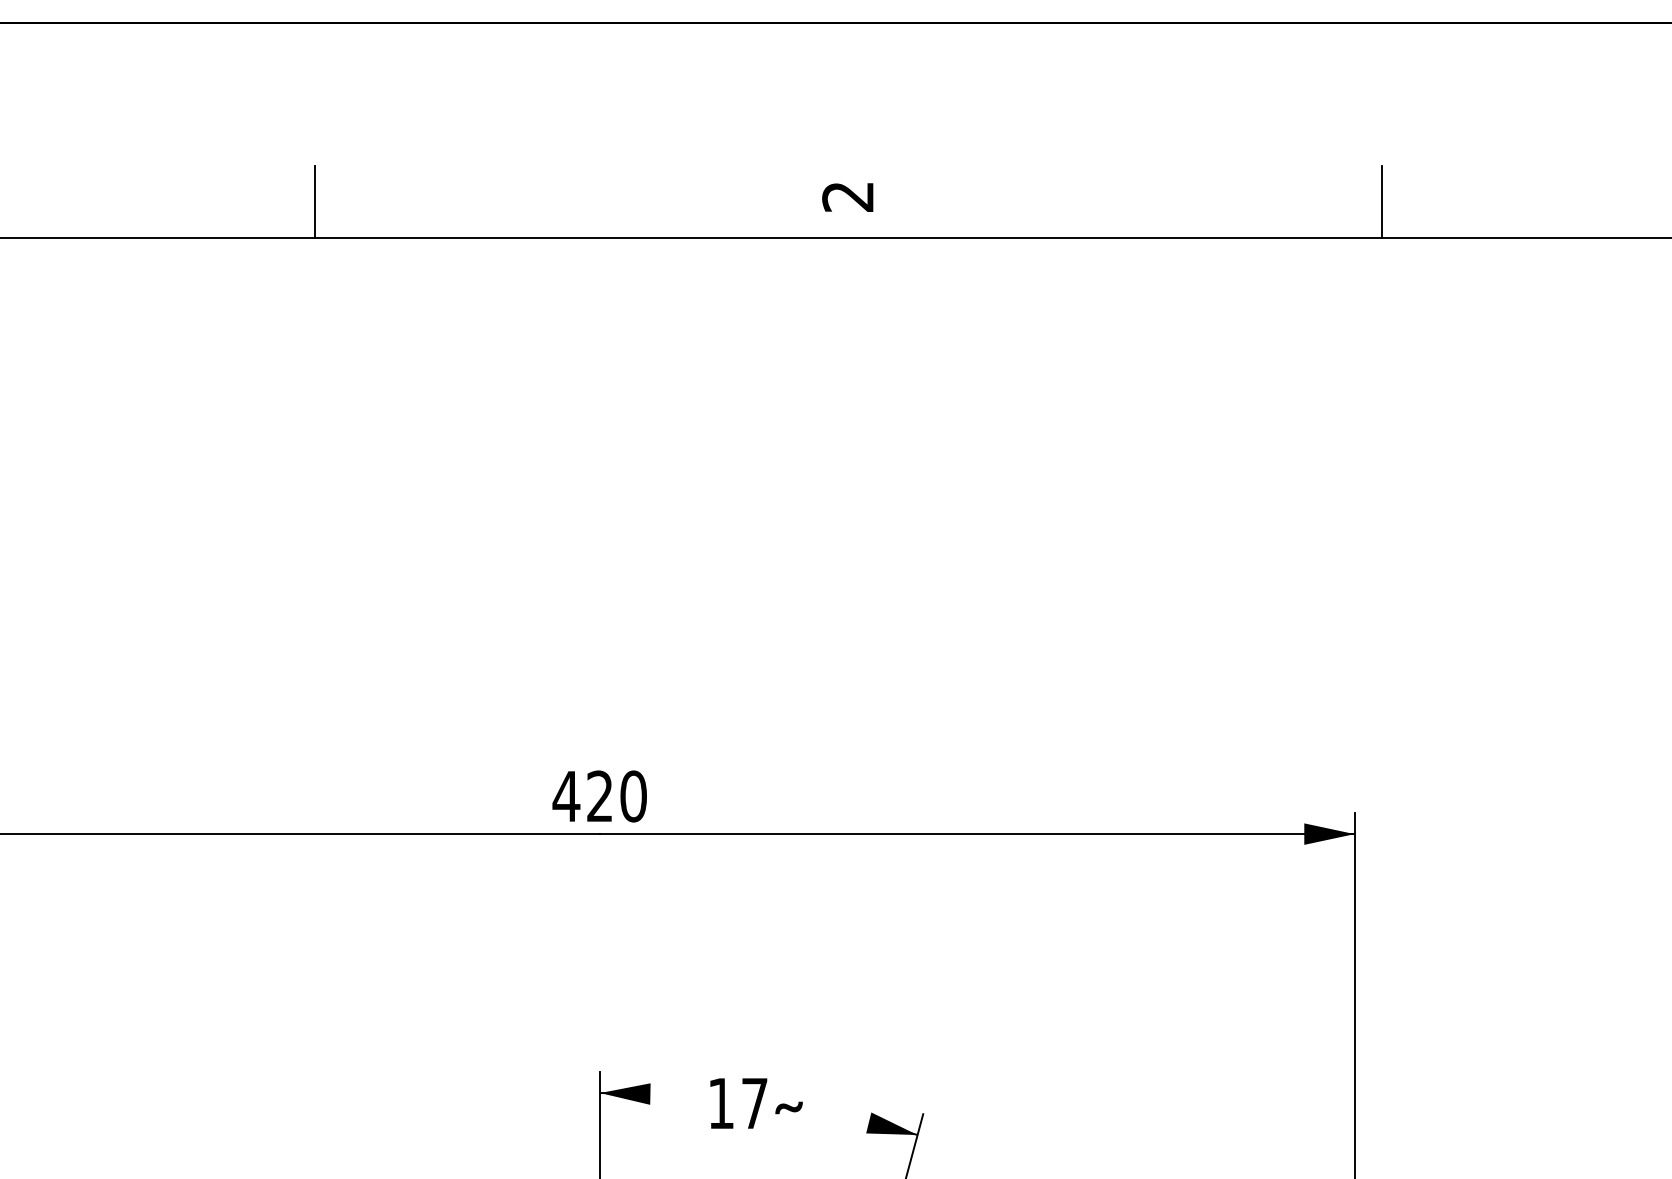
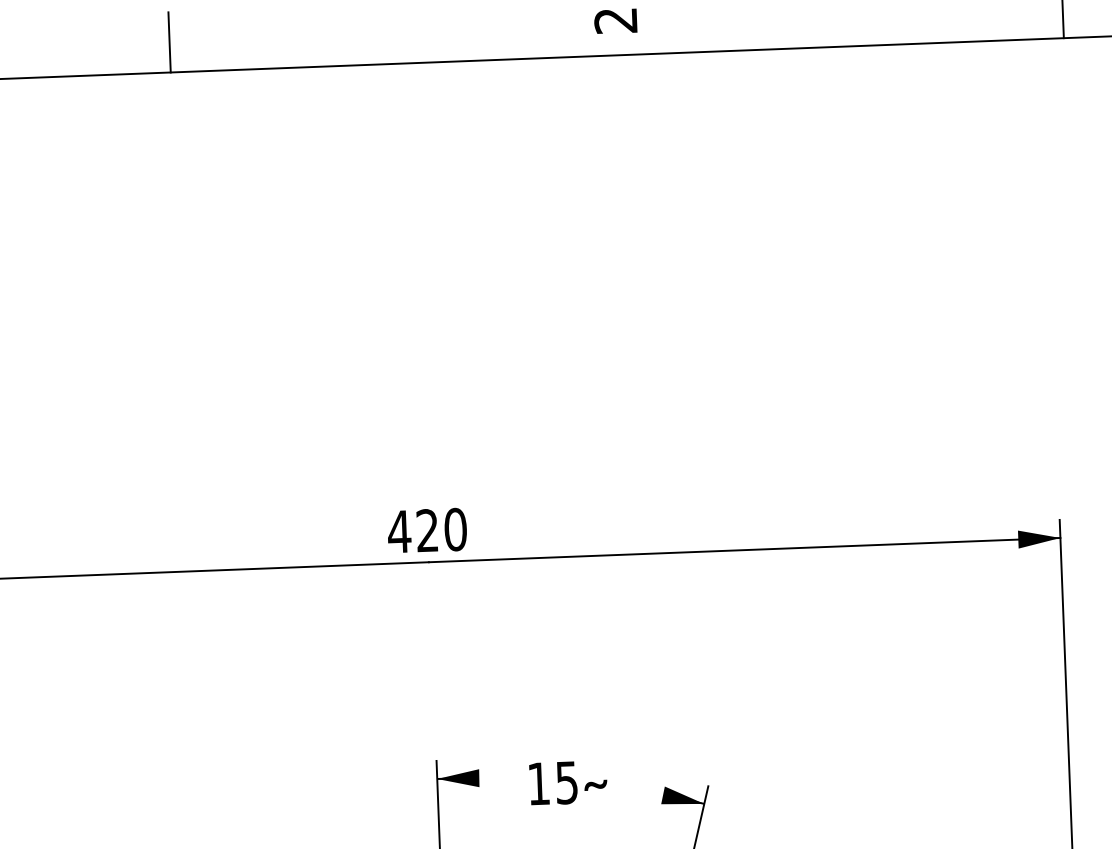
text: (754, 1103) -> (566, 782), 17 -> 15

